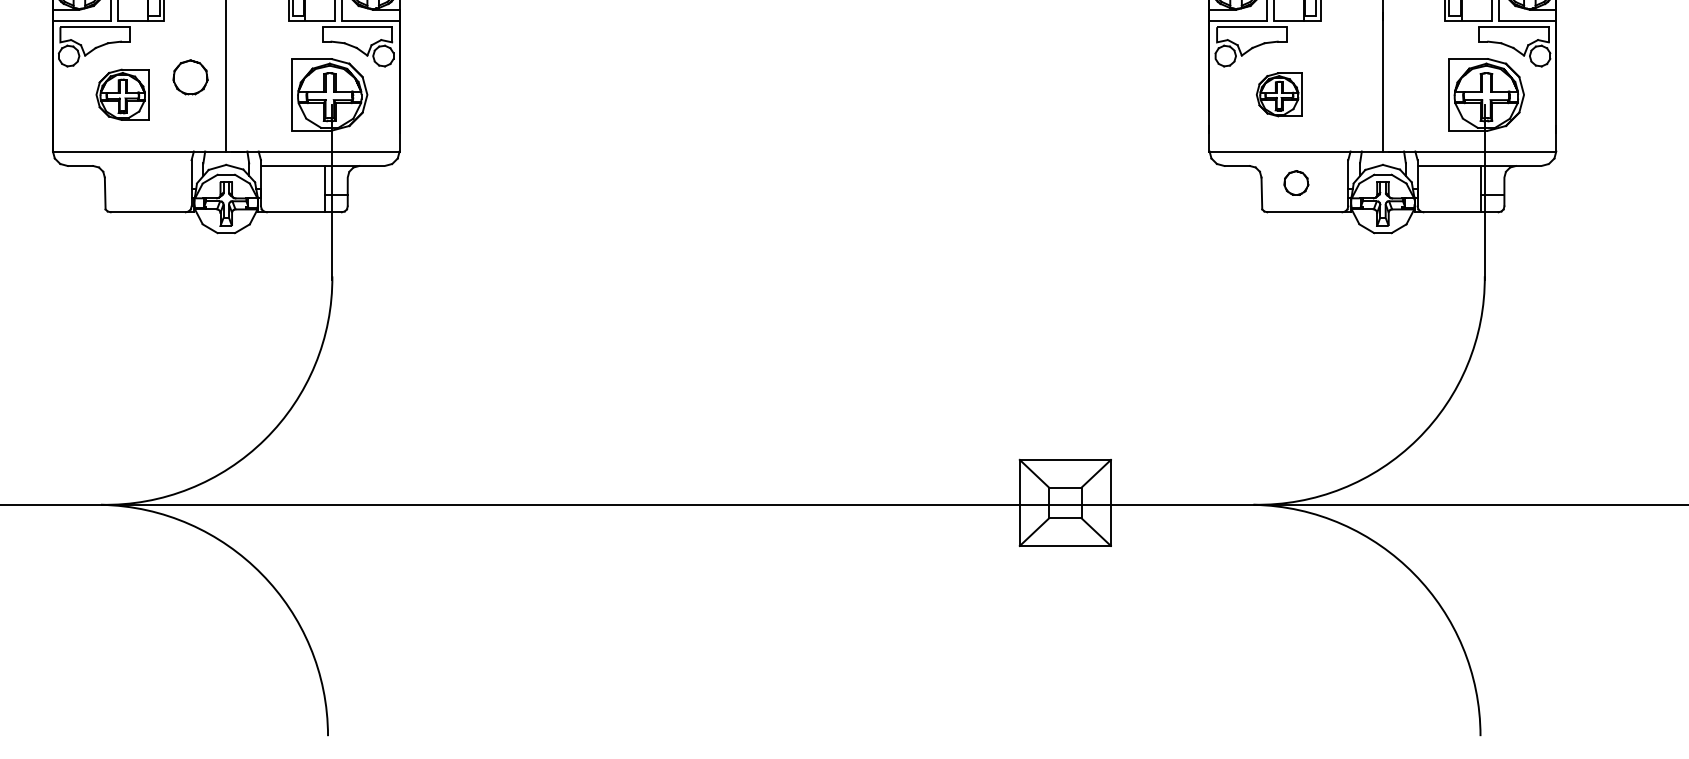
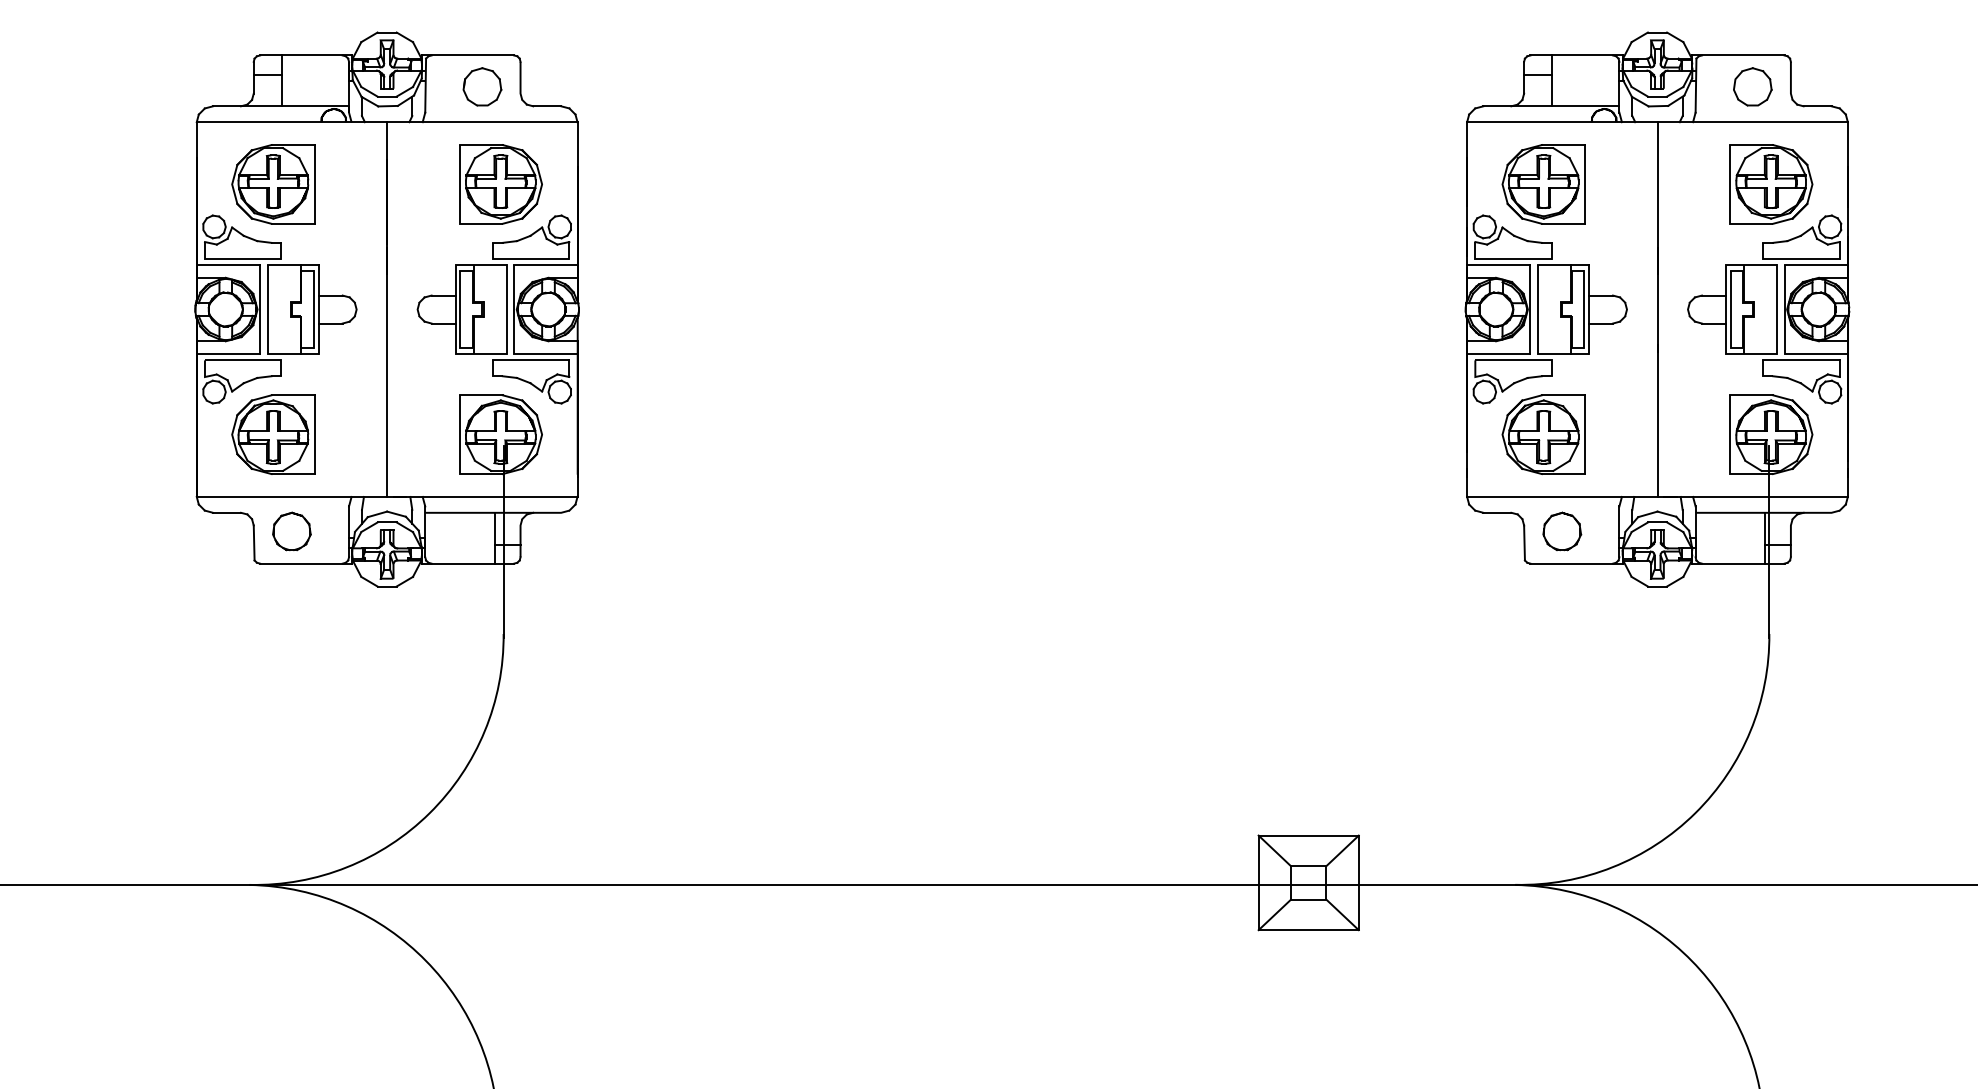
part: (190, 77) -> (291, 531), moved
part: (122, 94) -> (273, 434), size x1.43
part: (1279, 94) -> (1543, 434), size x1.67
part: (1296, 183) -> (1562, 531), size x1.43

